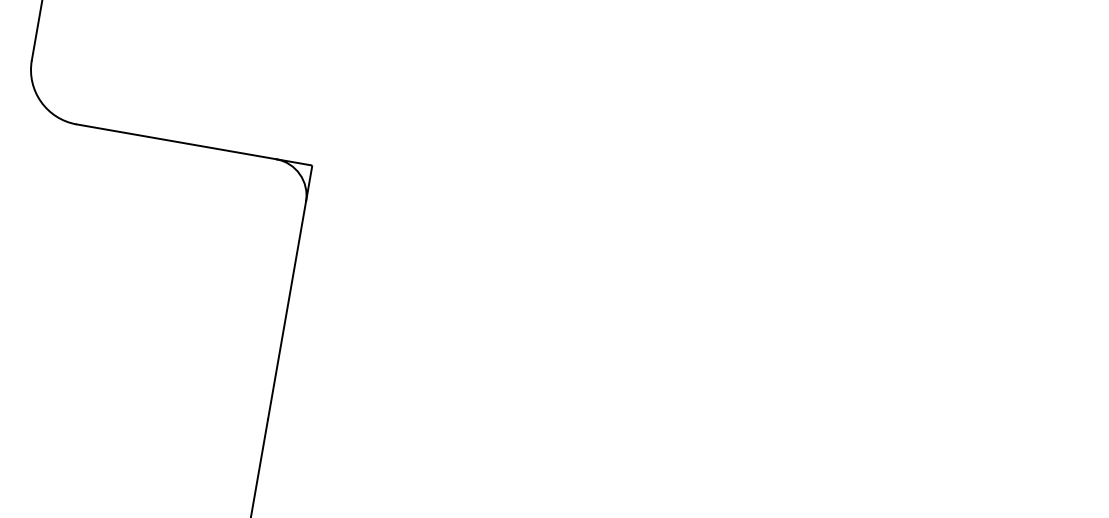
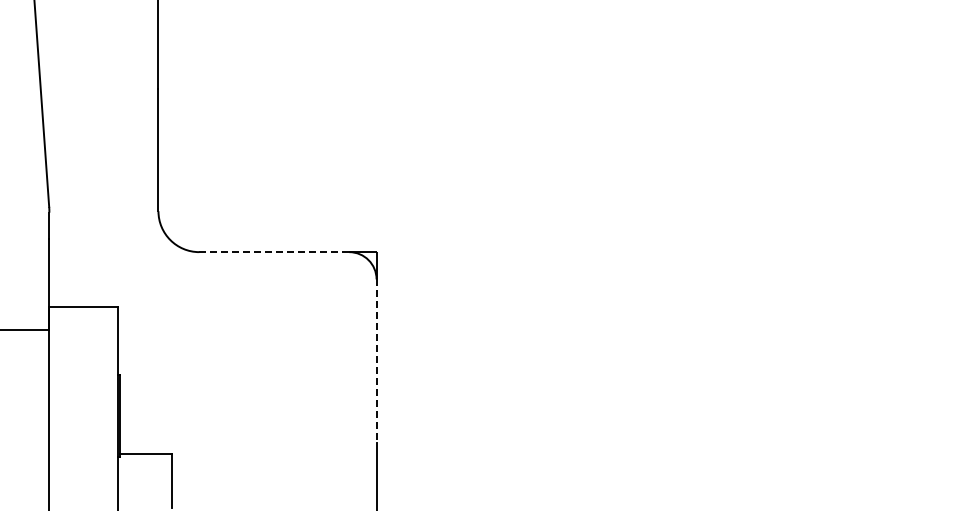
line: (176, 142) -> (274, 252), solid -> dashed
line: (286, 310) -> (376, 361), solid -> dashed

